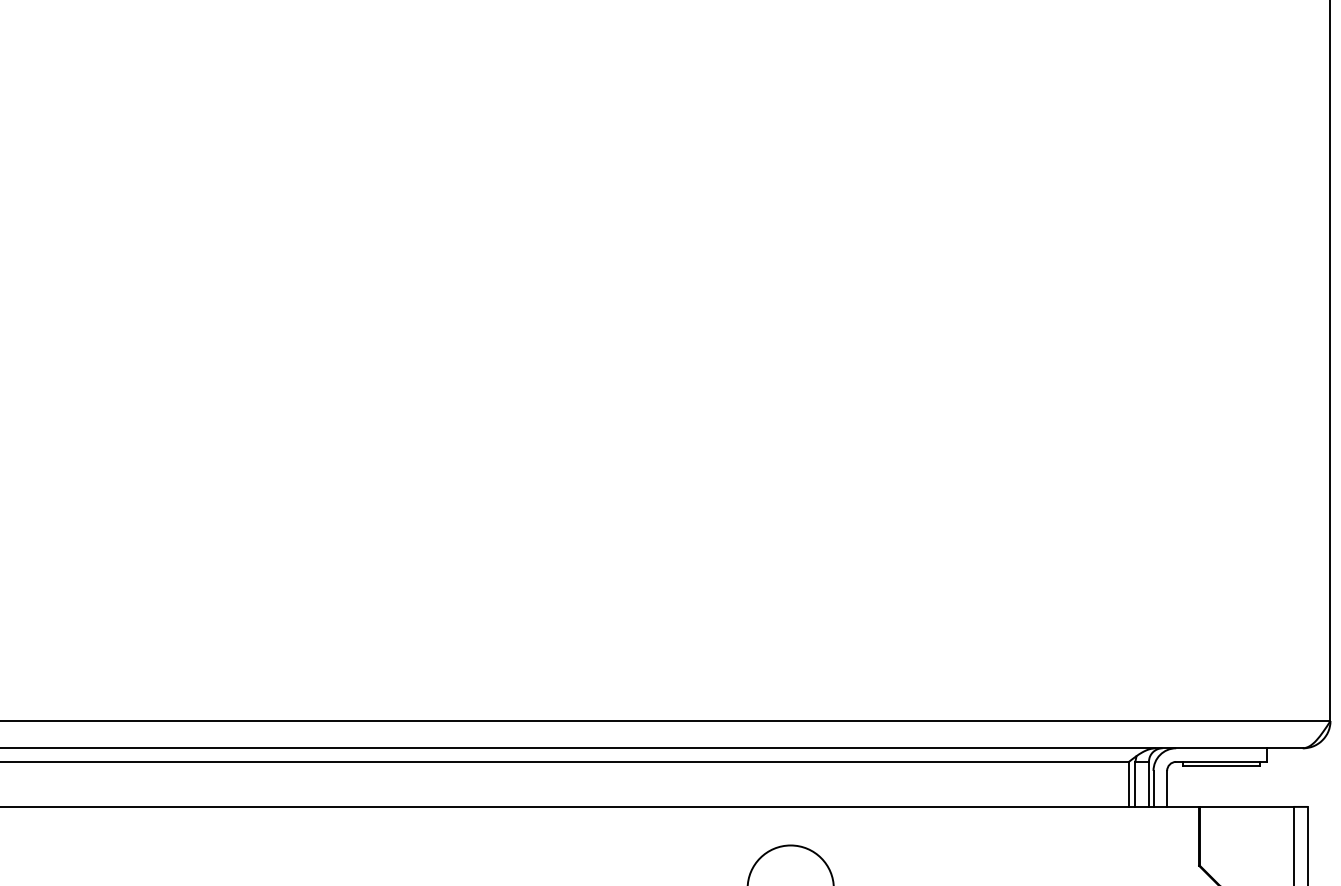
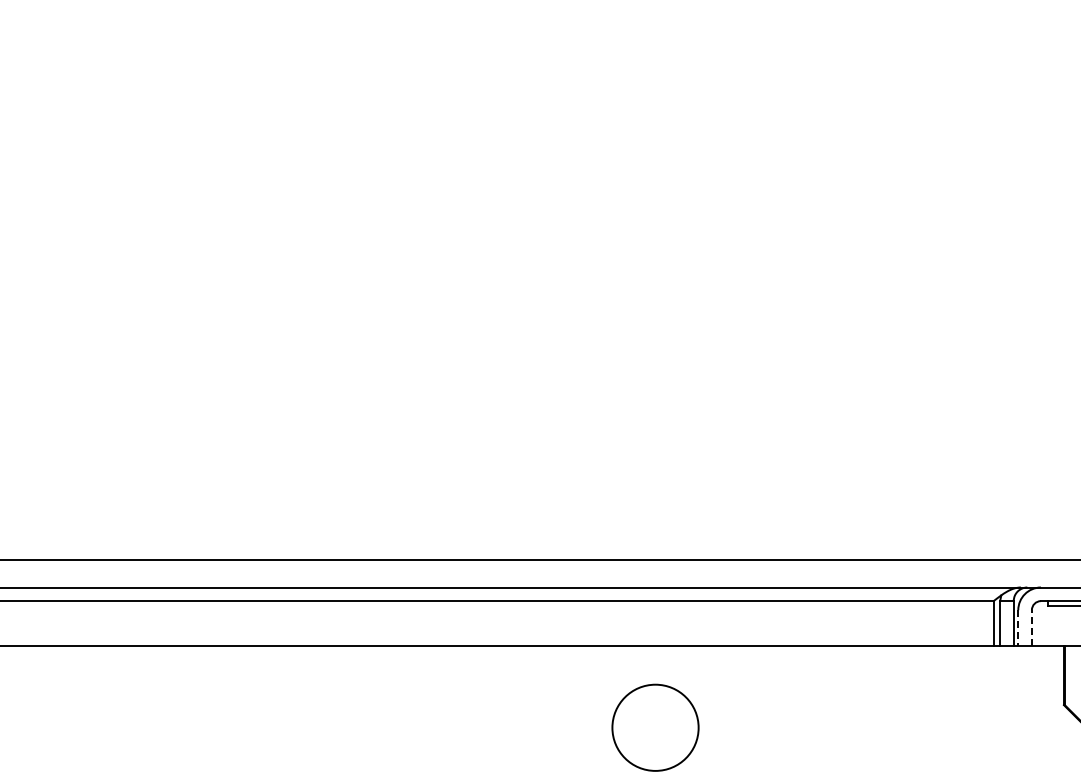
line: (1153, 788) -> (1018, 627), solid -> dashed
line: (1167, 788) -> (1032, 627), solid -> dashed

